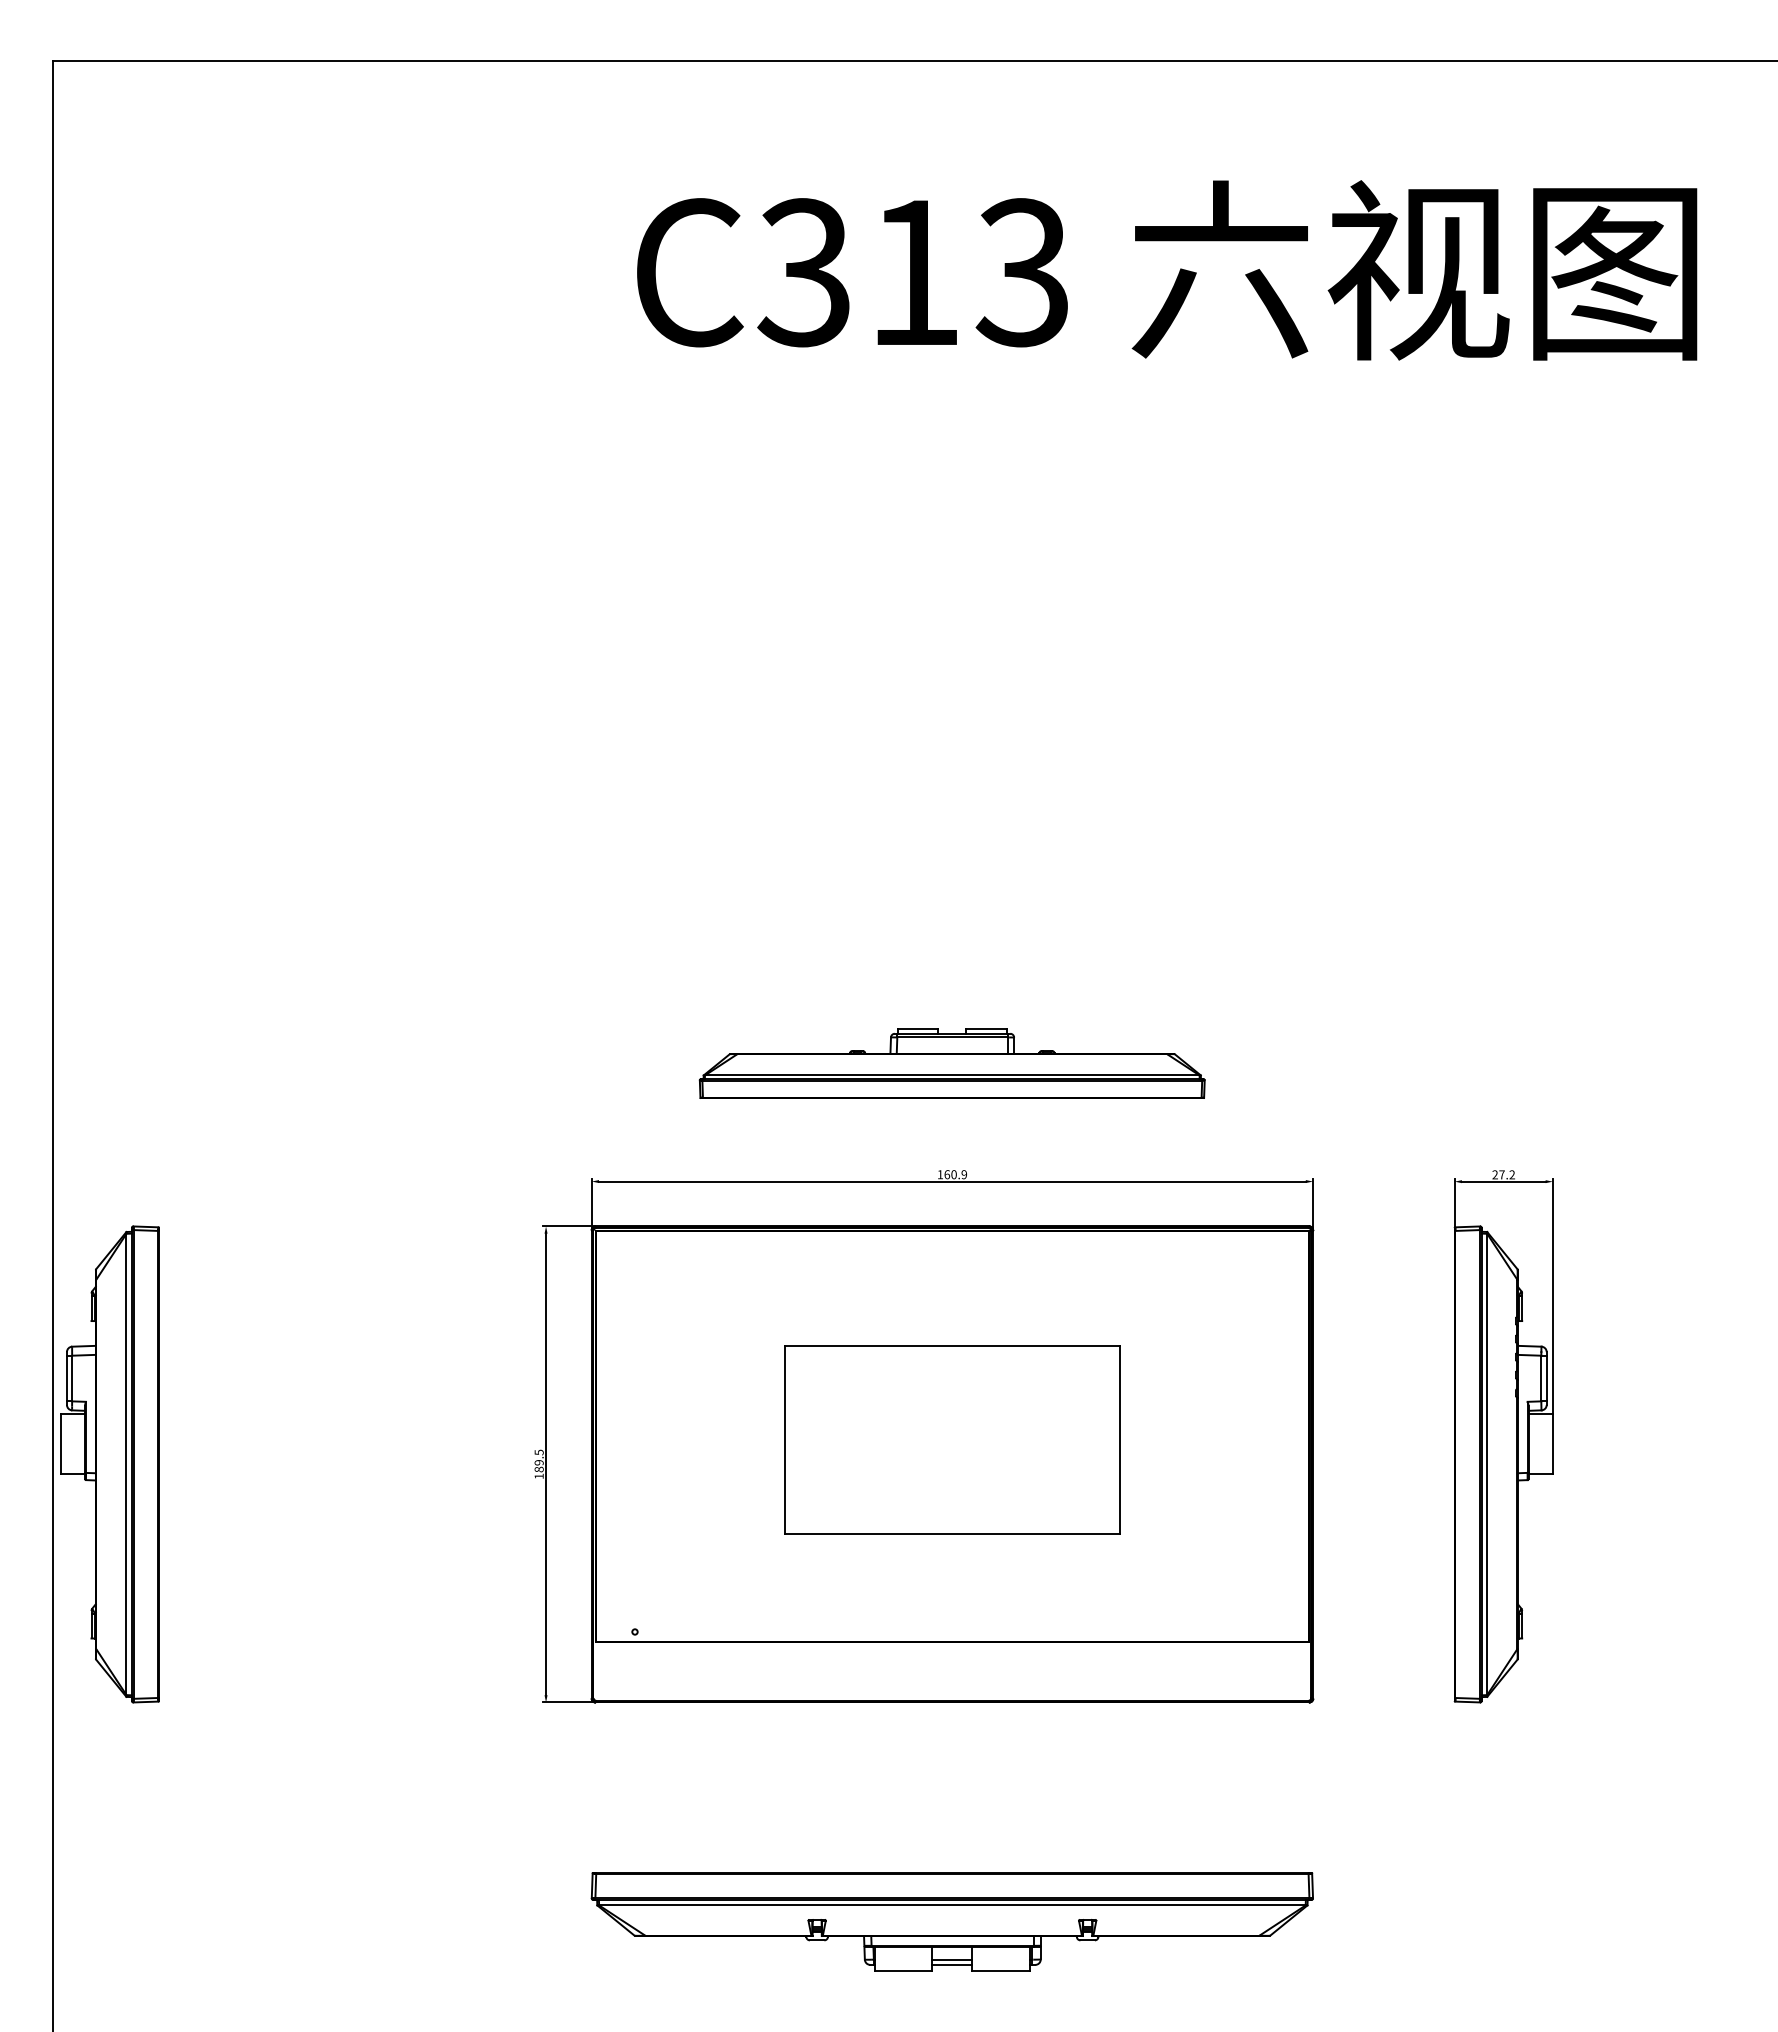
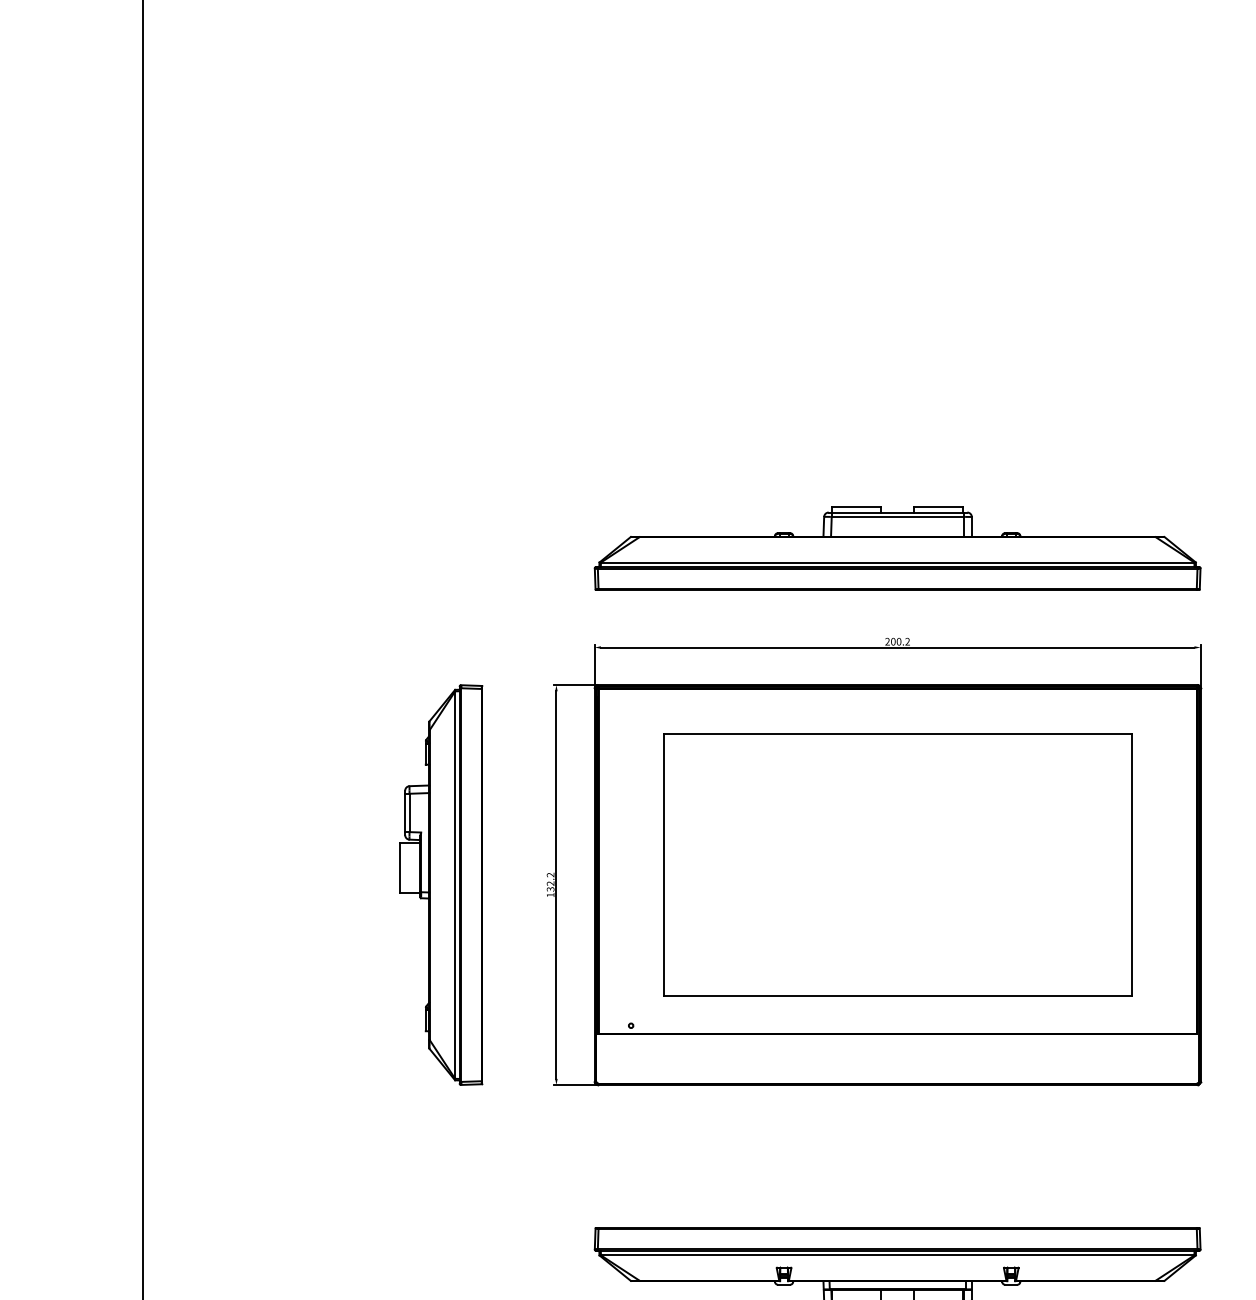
part: (951, 1063) -> (896, 548), size x1.43
text: (952, 1174) -> (897, 641), 160.9 -> 200.2
part: (952, 1439) -> (897, 864), size x1.67
text: (538, 1460) -> (550, 881), 189.5 -> 132.2
part: (109, 1464) -> (440, 885), moved

